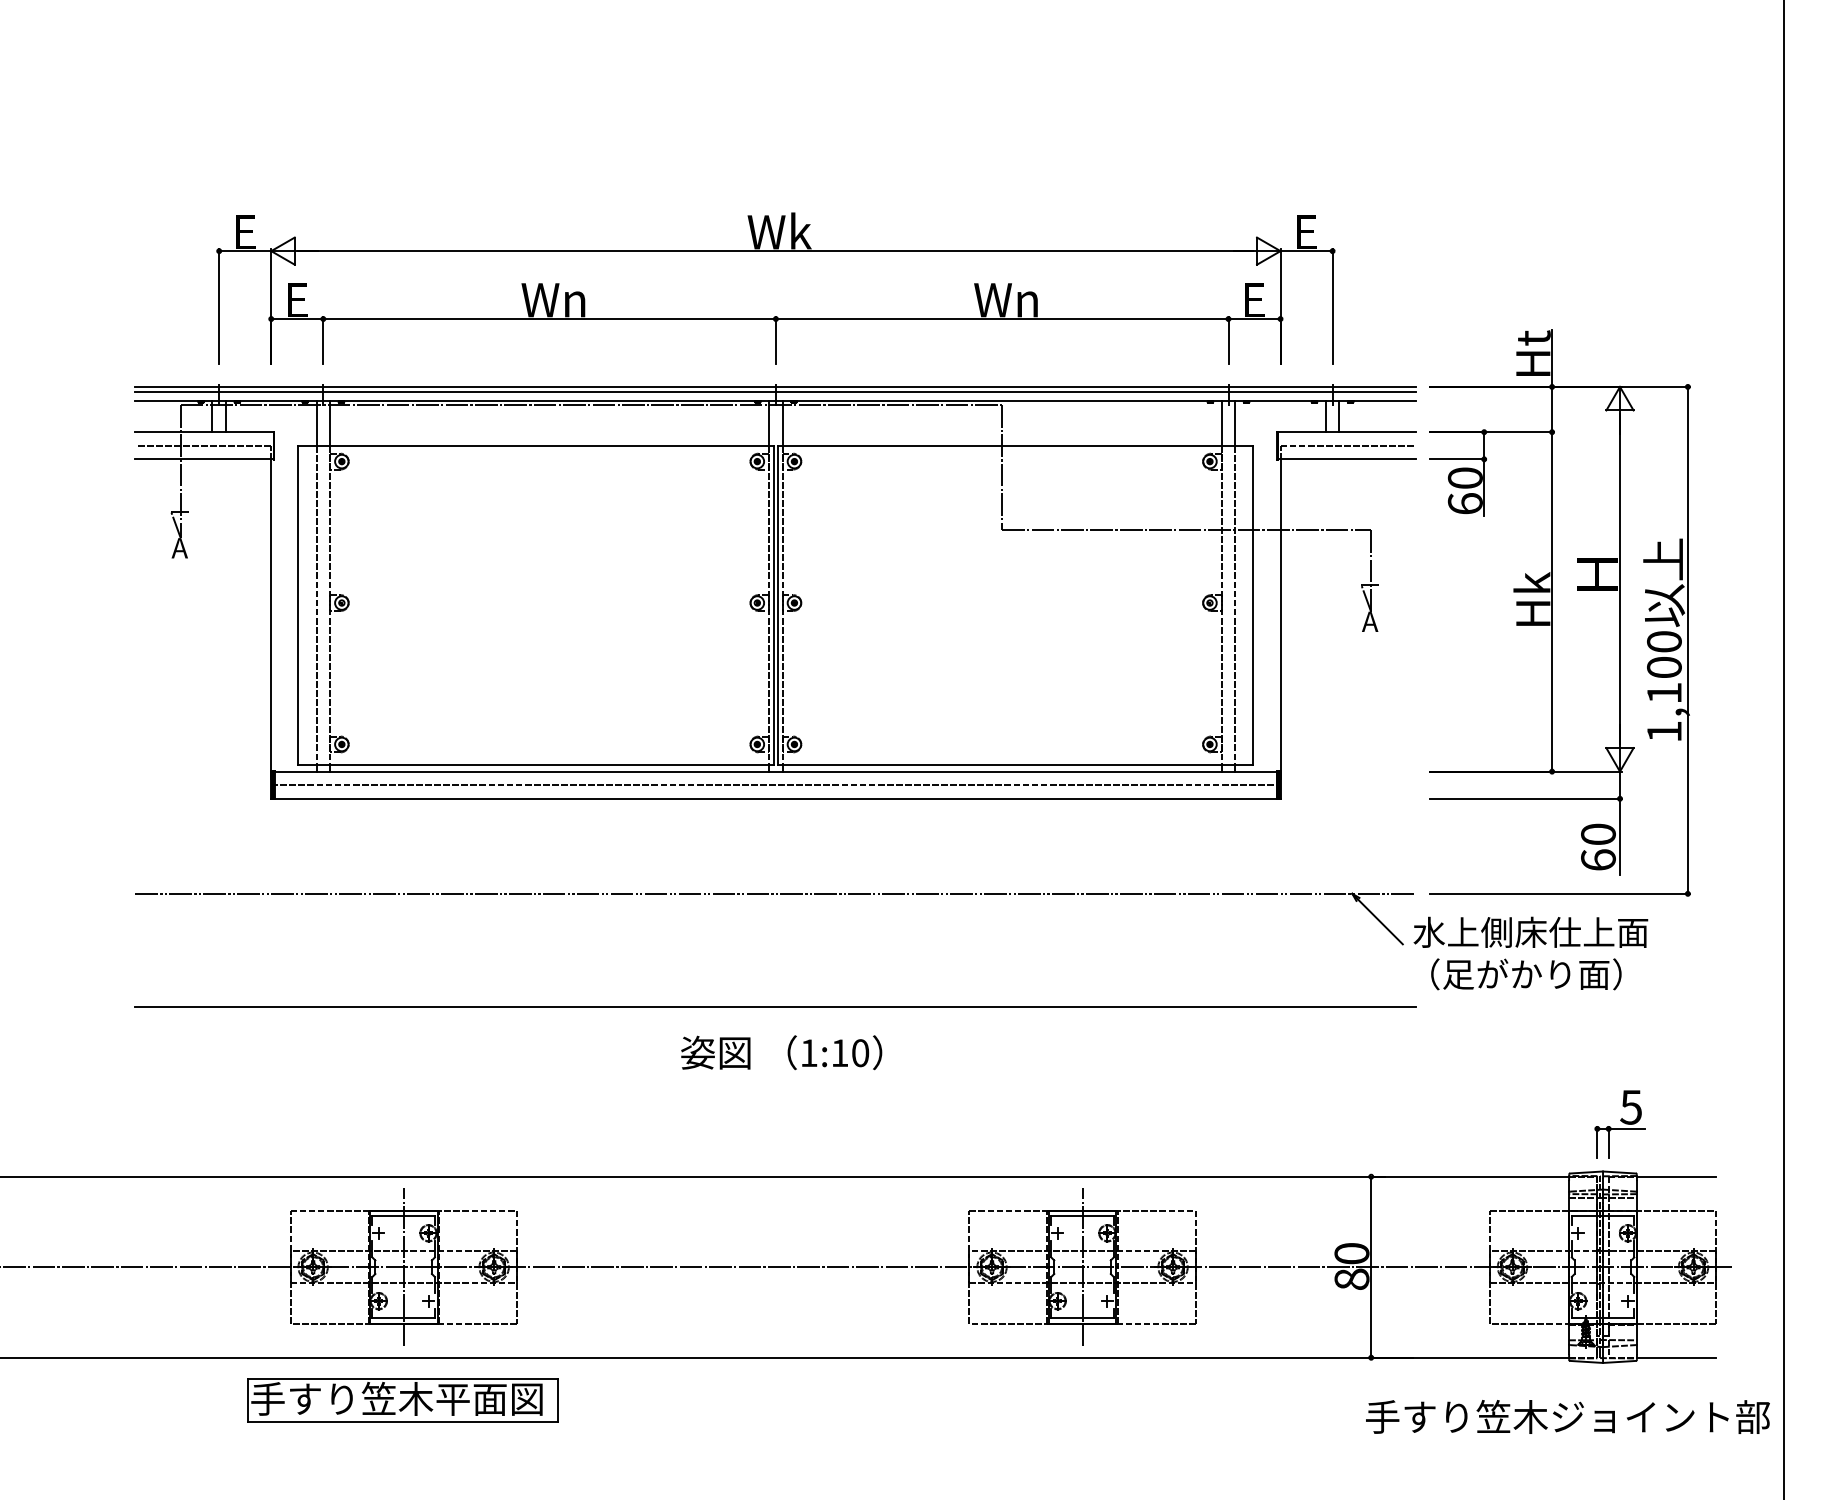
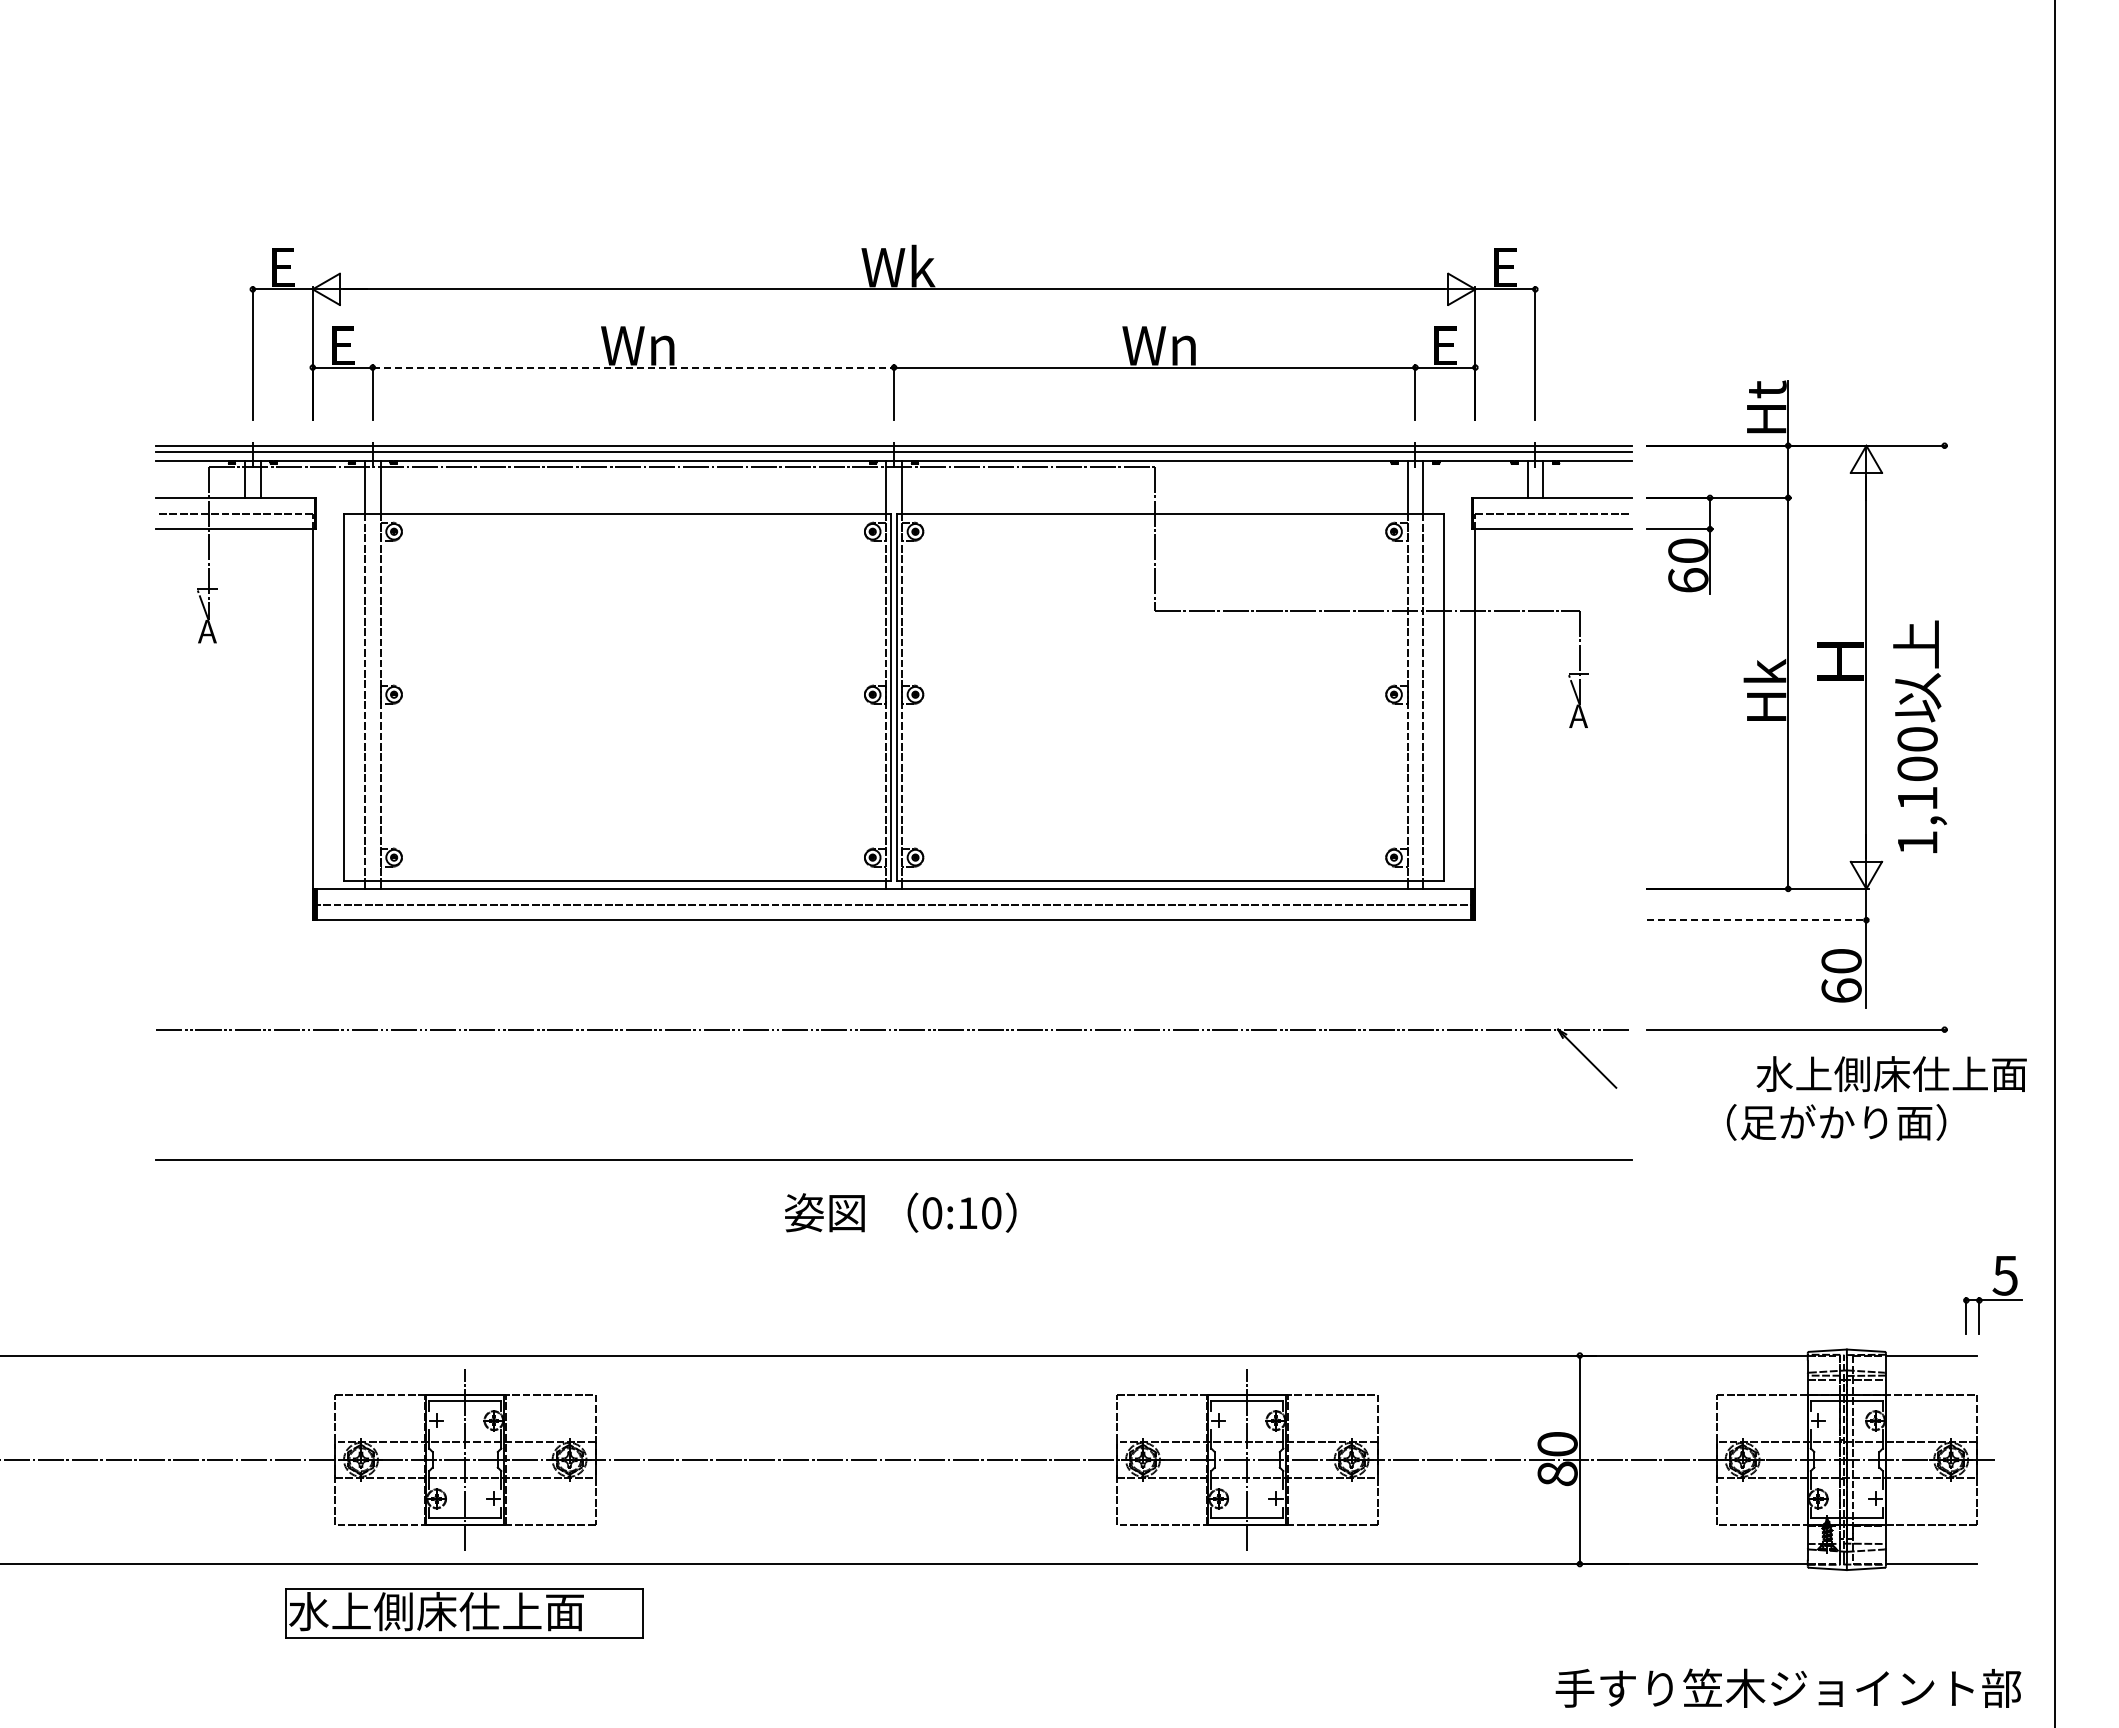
line: (549, 318) -> (633, 367), solid -> dashed
line: (1687, 640) -> (1944, 737), removed
line: (1526, 799) -> (1758, 920), solid -> dashed
text: (1530, 931) -> (1891, 1073), moved
text: (1526, 974) -> (1836, 1122), moved
text: (809, 1053) -> (932, 1213), 1:10 -> 0:10
part: (1620, 1124) -> (1992, 1295), moved
text: (396, 1398) -> (457, 1611), 手すり笠木平面図 -> 水上側床仕上面
text: (1567, 1416) -> (1788, 1687), moved

